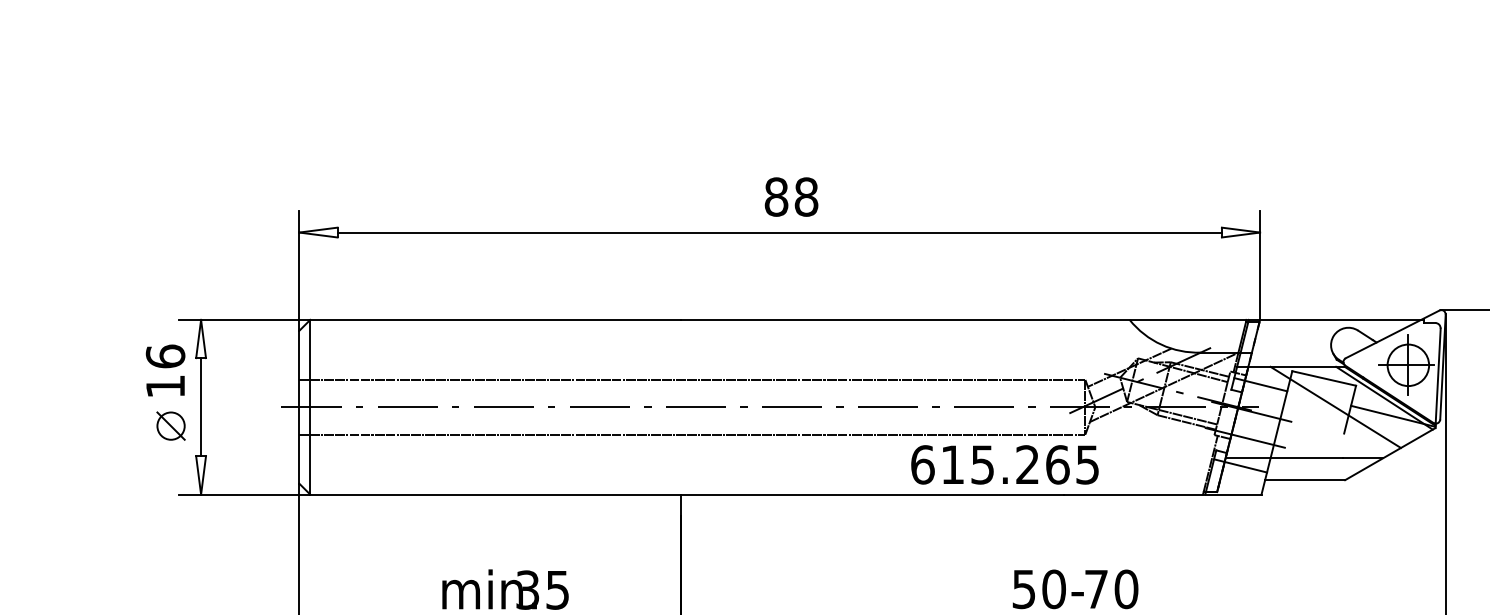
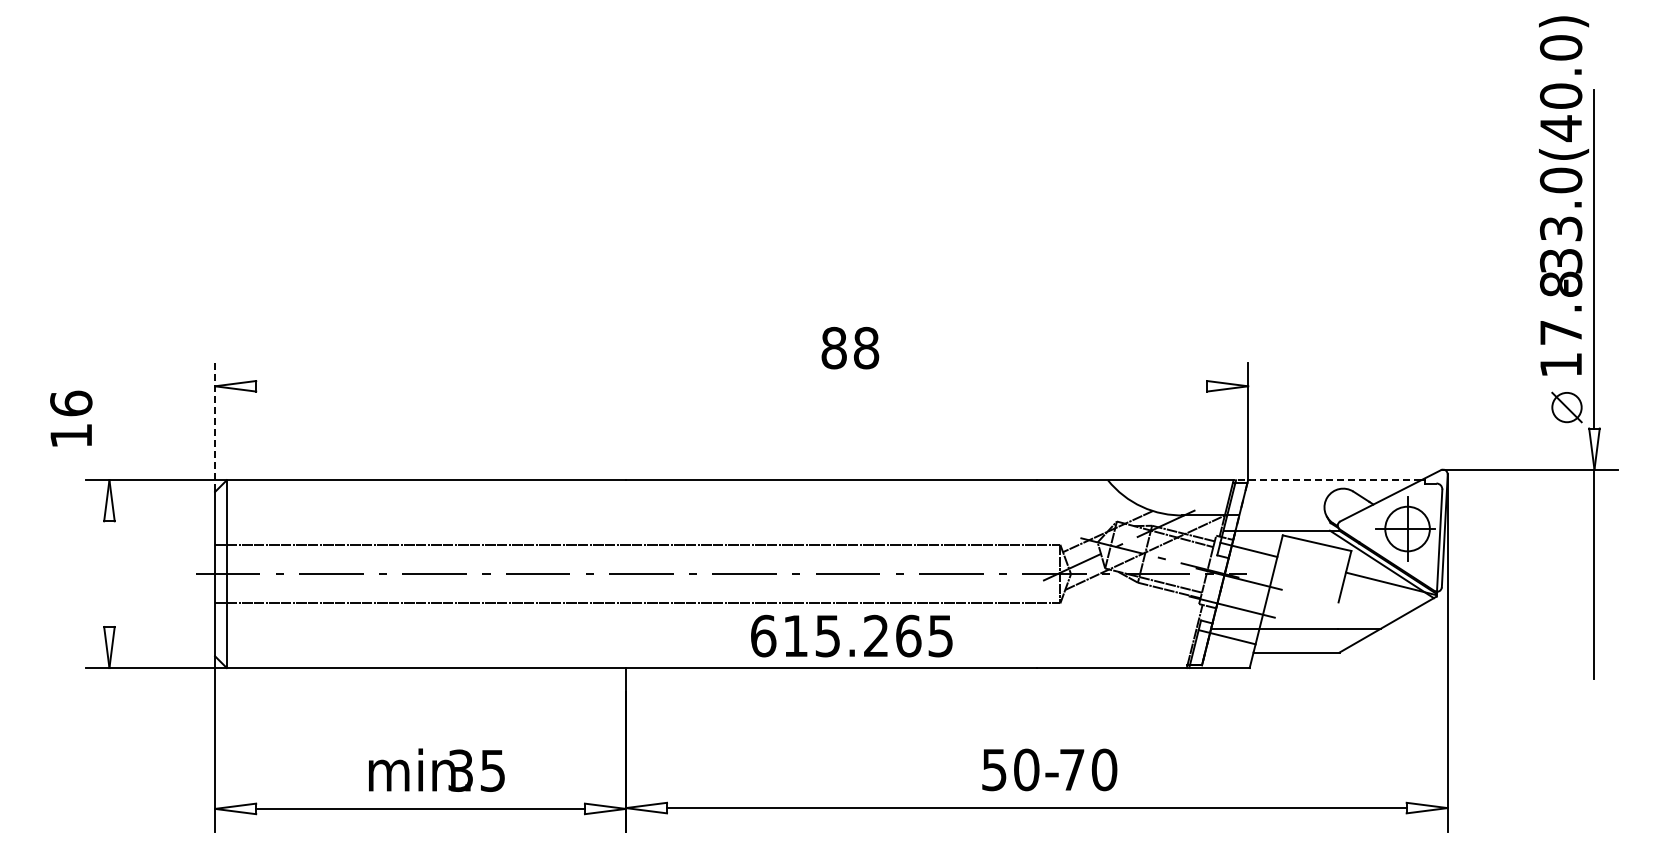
text: (791, 196) -> (850, 347), moved
line: (779, 232) -> (731, 386), removed
line: (299, 270) -> (215, 427), solid -> dashed
line: (1334, 320) -> (1328, 480), solid -> dashed
text: (165, 370) -> (71, 418), moved
line: (201, 406) -> (109, 573), removed
line: (1335, 406) -> (1329, 573), removed
part: (170, 426) -> (76, 594), removed
text: (1004, 464) -> (851, 635), moved

